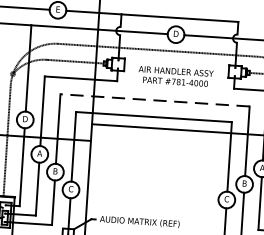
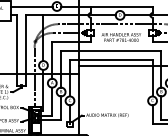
line: (153, 99) -> (110, 50), dashed -> solid

